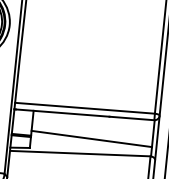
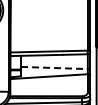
line: (91, 139) -> (54, 68), solid -> dashed

